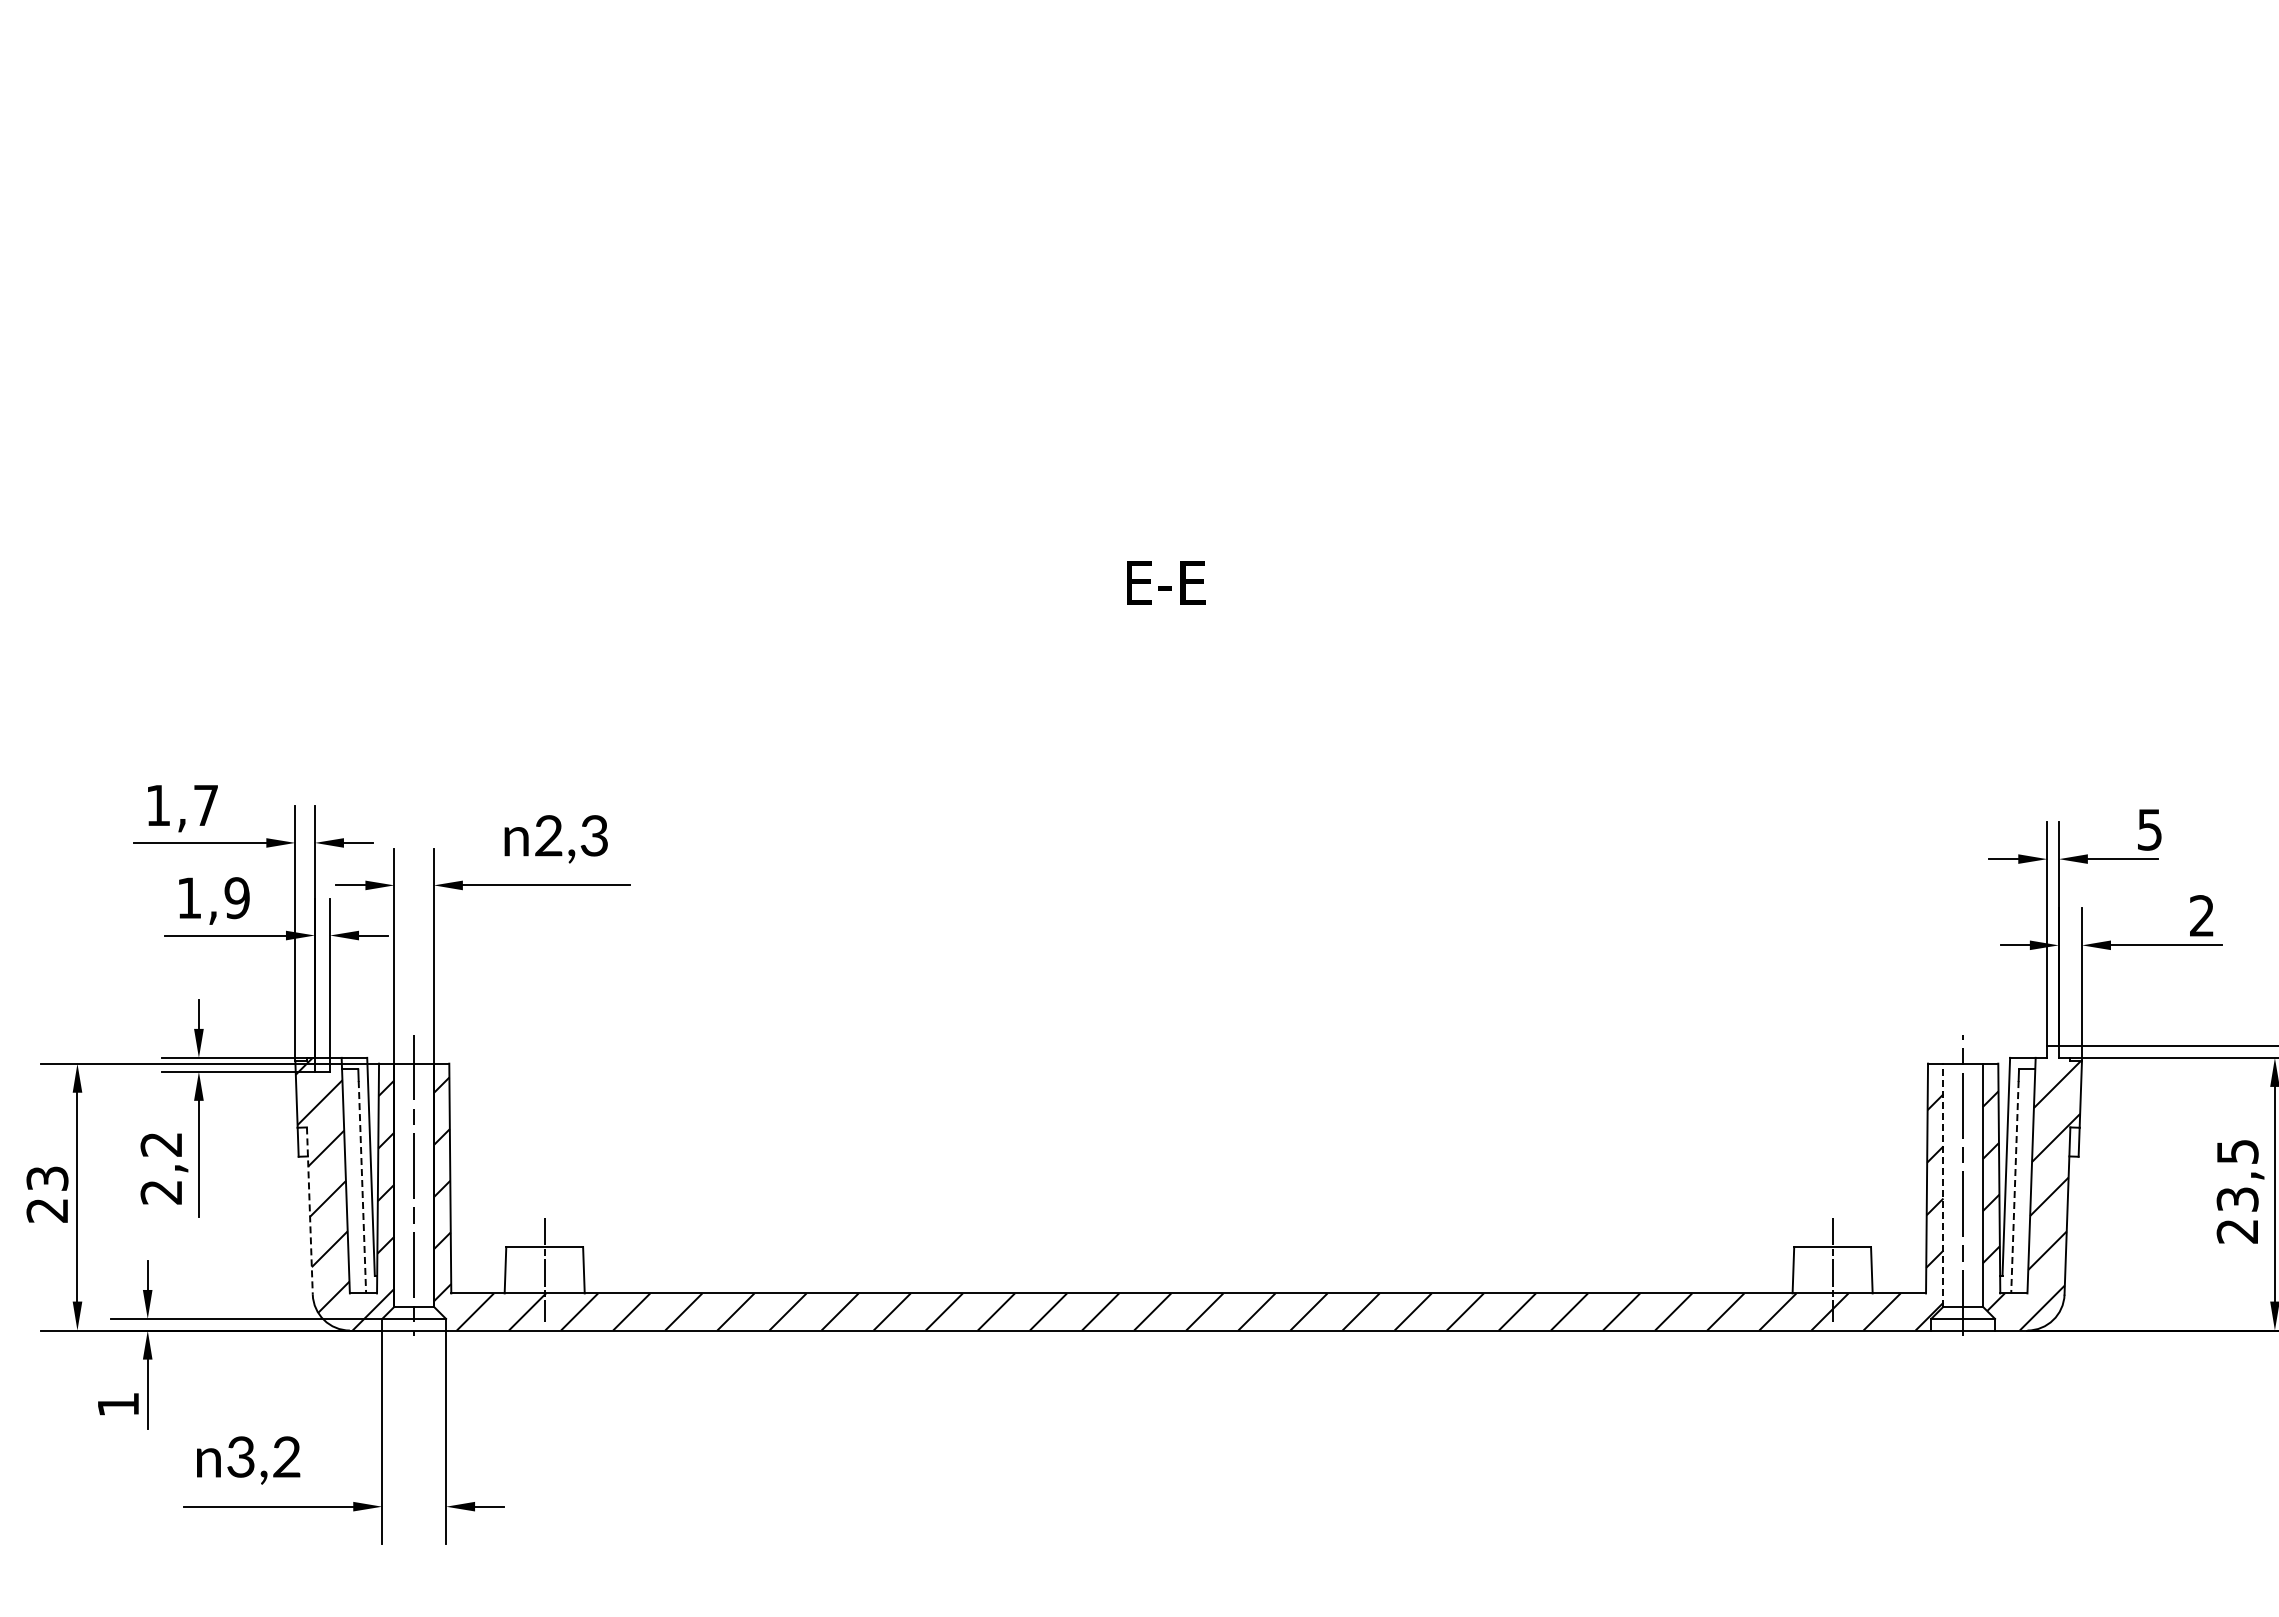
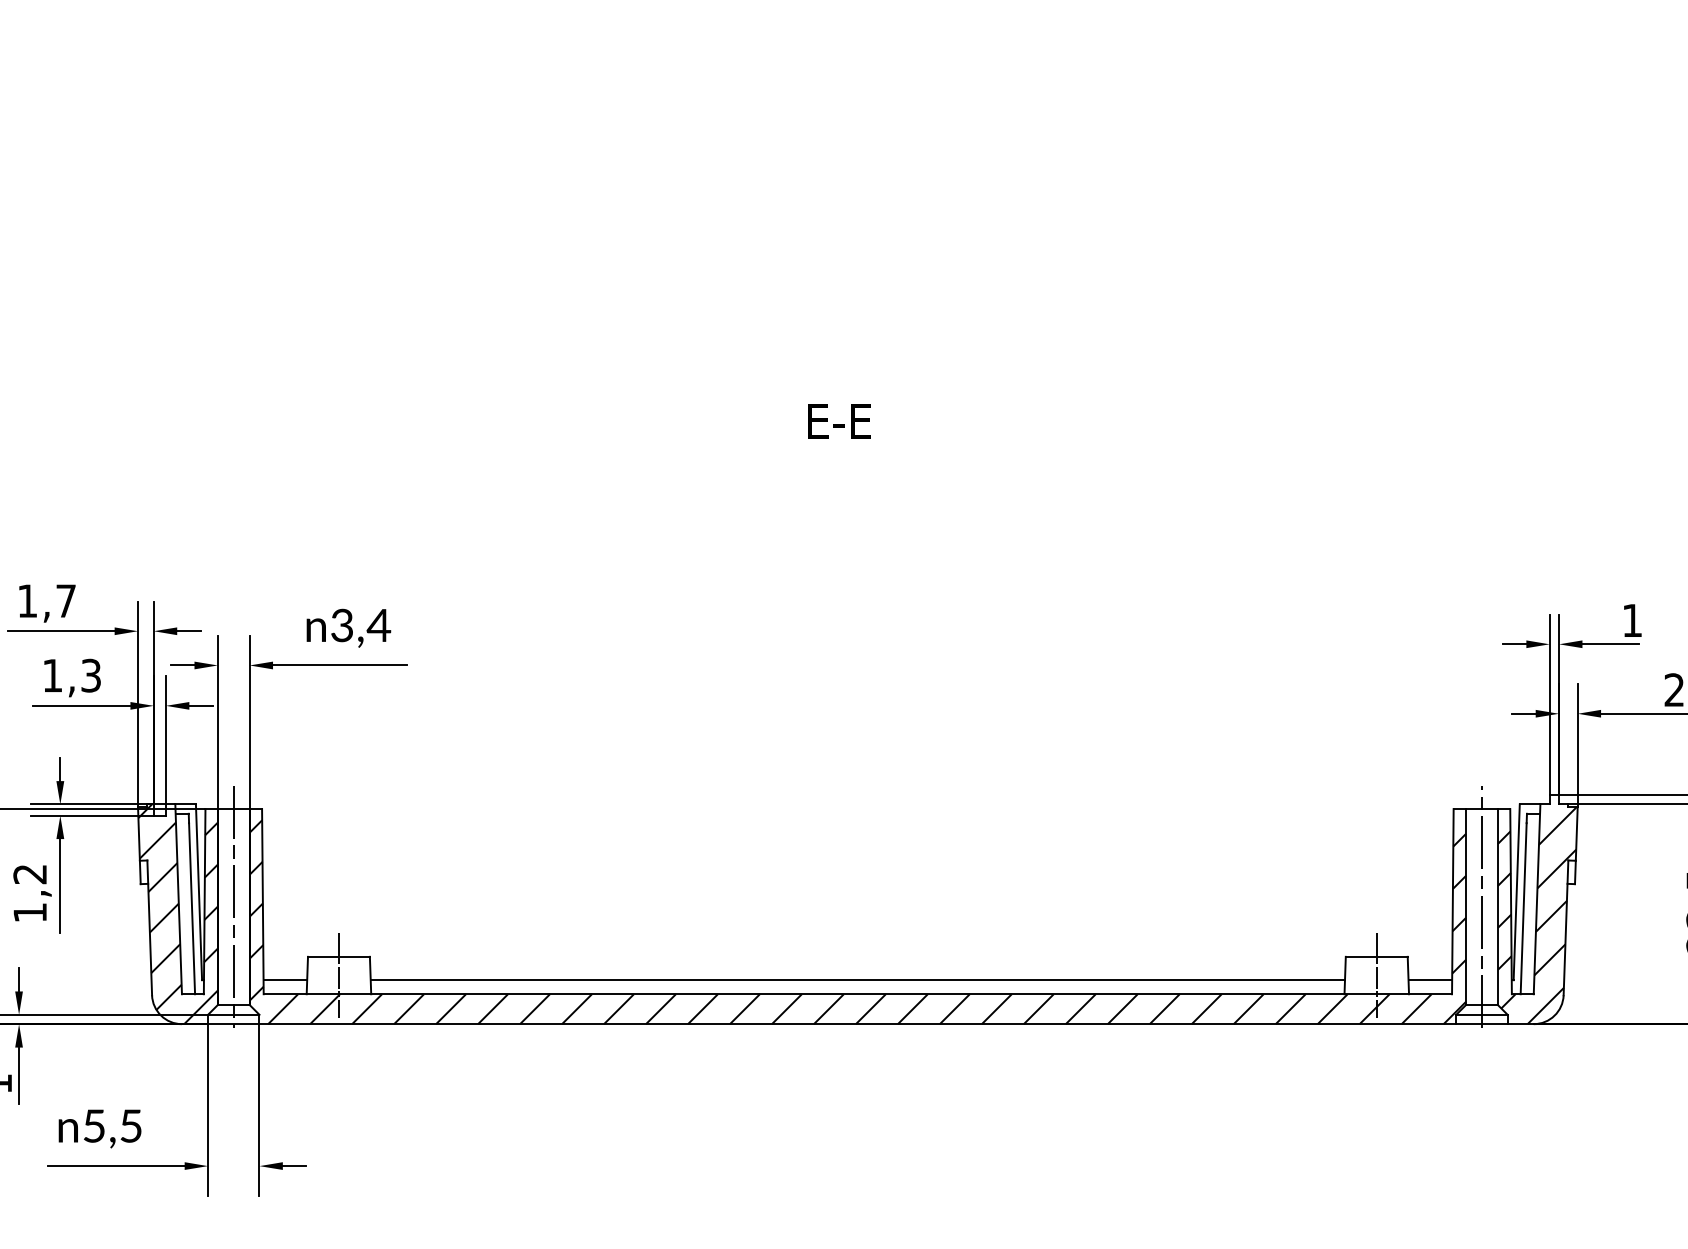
text: (2149, 829) -> (1632, 620), 5 -> 1
text: (572, 835) -> (361, 625), 2,3 -> 3,4
text: (236, 897) -> (90, 675), 1,9 -> 1,3
line: (1943, 1185) -> (1466, 907), dashed -> solid
line: (362, 1187) -> (192, 908), dashed -> solid
line: (2014, 1187) -> (1523, 908), dashed -> solid
text: (160, 1192) -> (29, 912), 2,2 -> 1,2
line: (309, 1211) -> (149, 928), dashed -> solid
line: (478, 1276) -> (285, 980), added
line: (1188, 1276) -> (857, 980), added
line: (1899, 1276) -> (1430, 980), added
text: (263, 1456) -> (112, 1125), 3,2 -> 5,5

